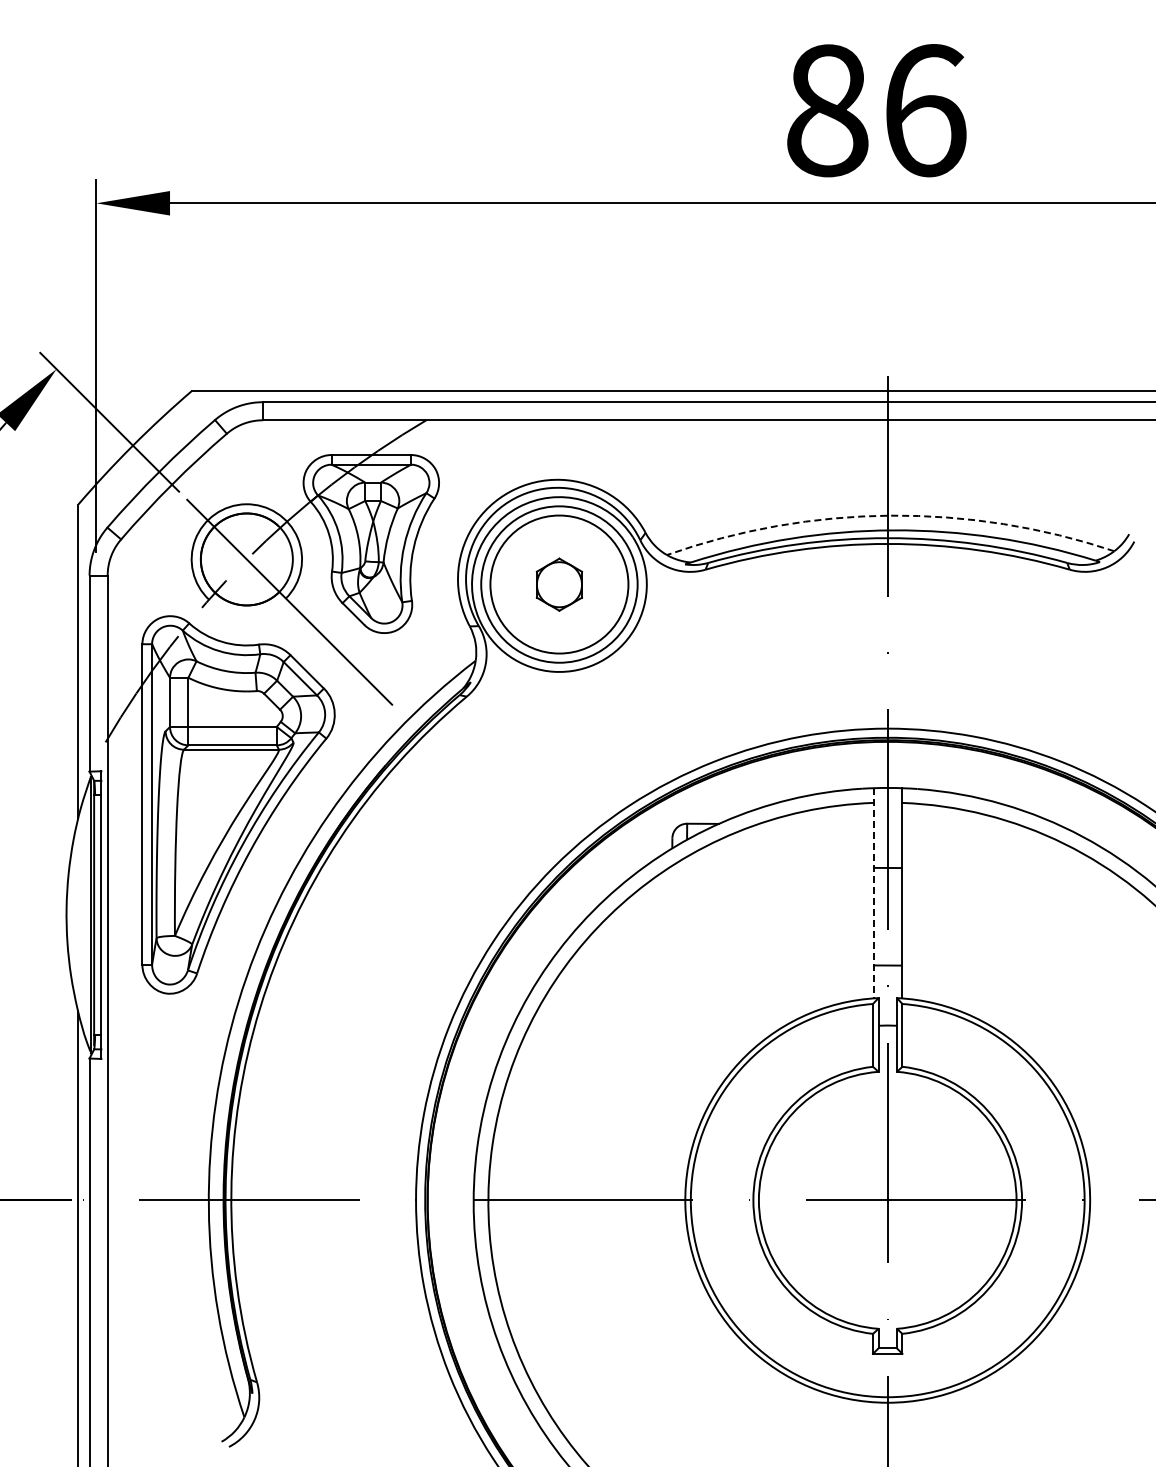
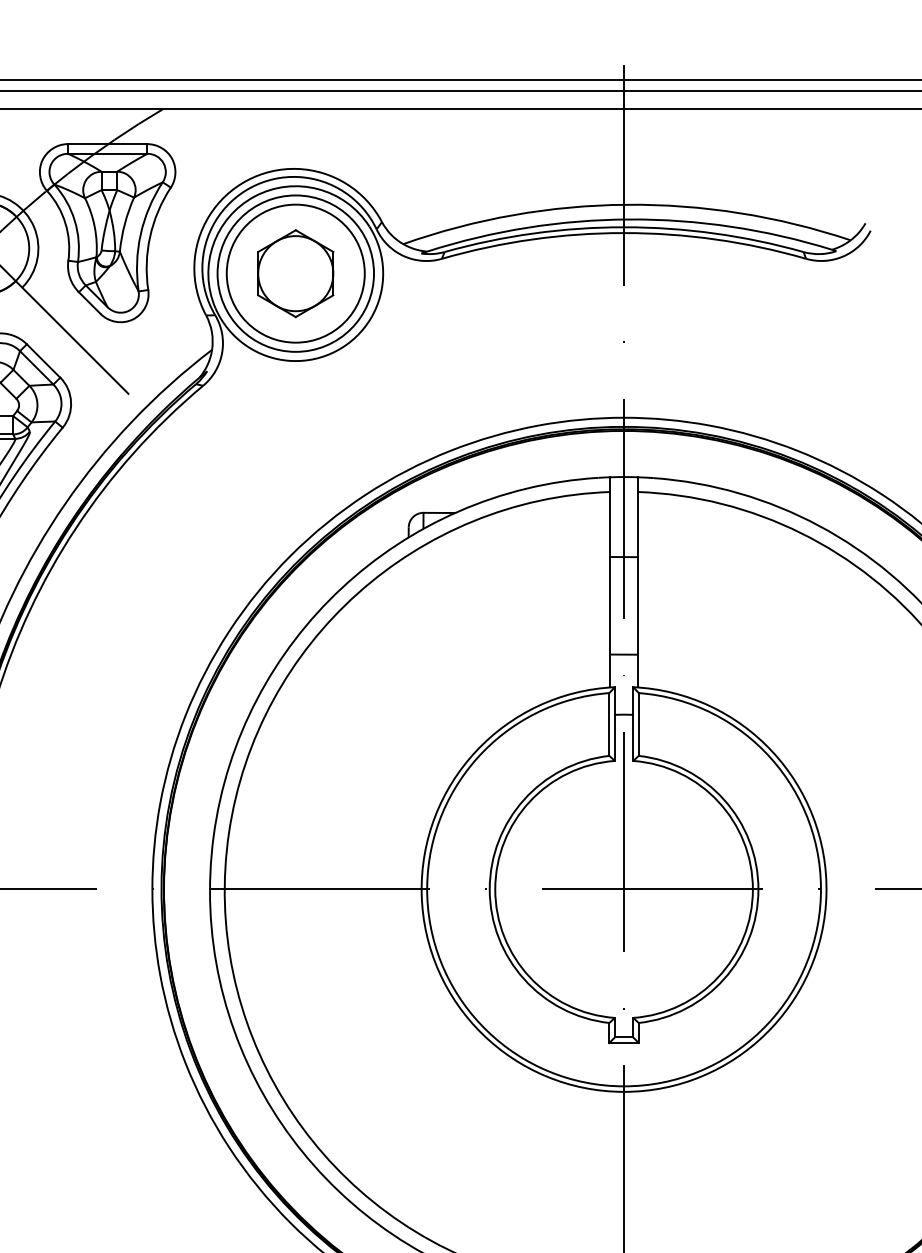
arc: (890, 515) -> (626, 204), dashed -> solid
part: (559, 584) -> (295, 273), size x1.67
line: (873, 893) -> (609, 582), dashed -> solid

